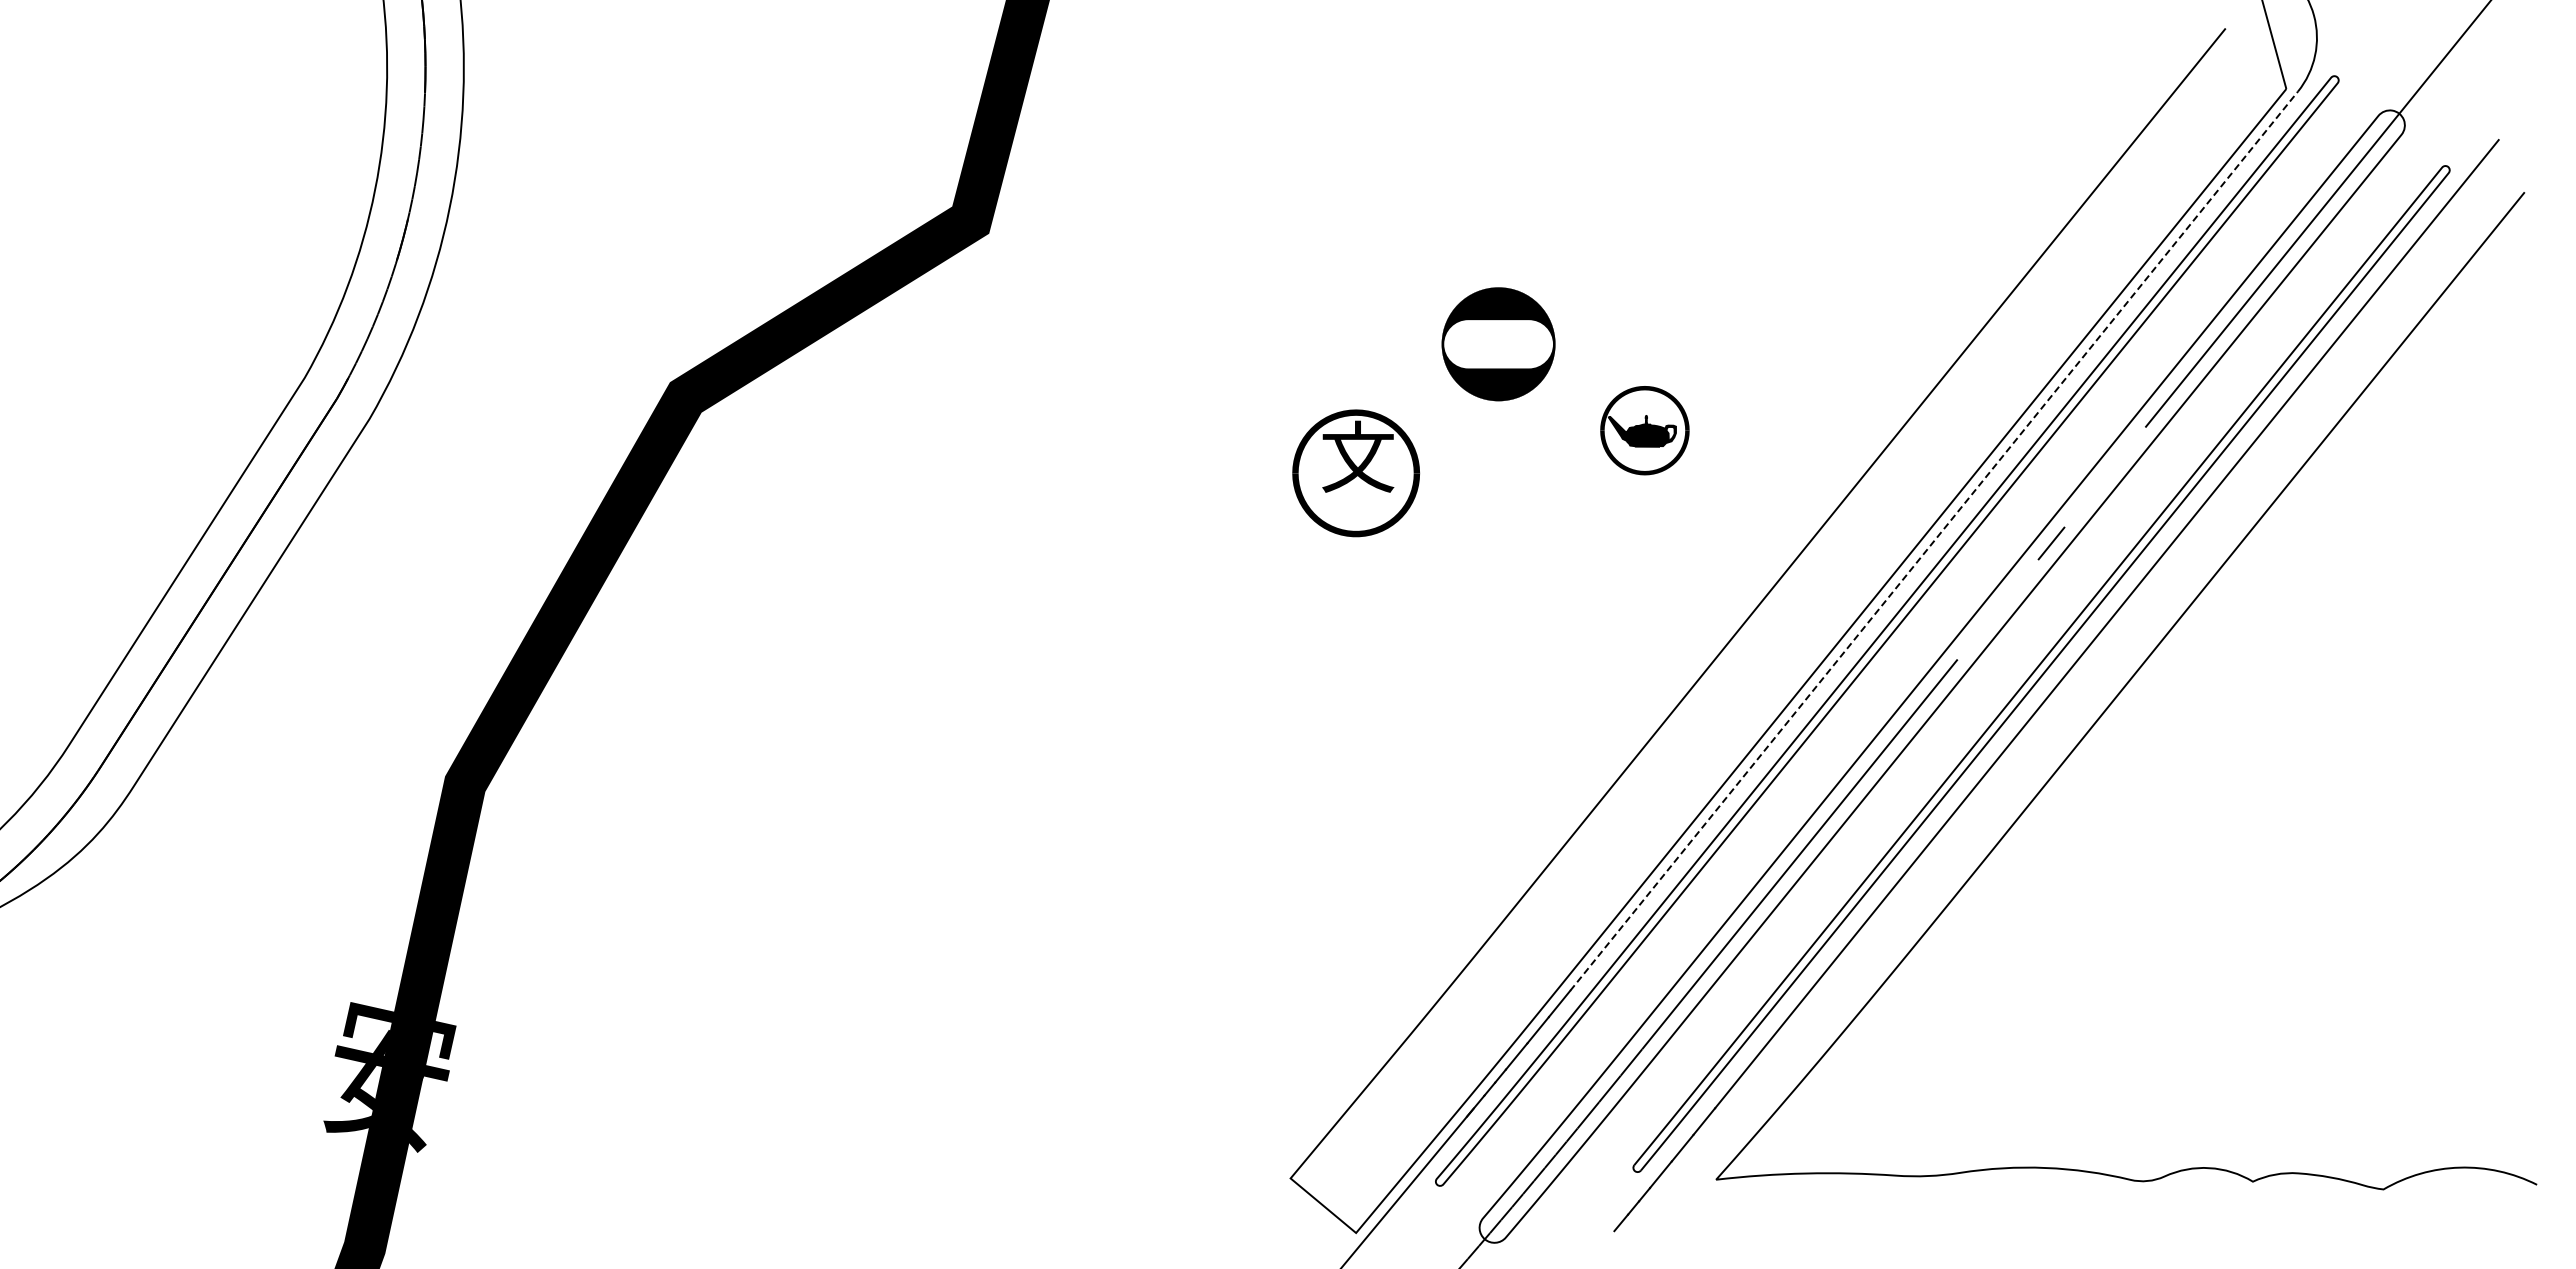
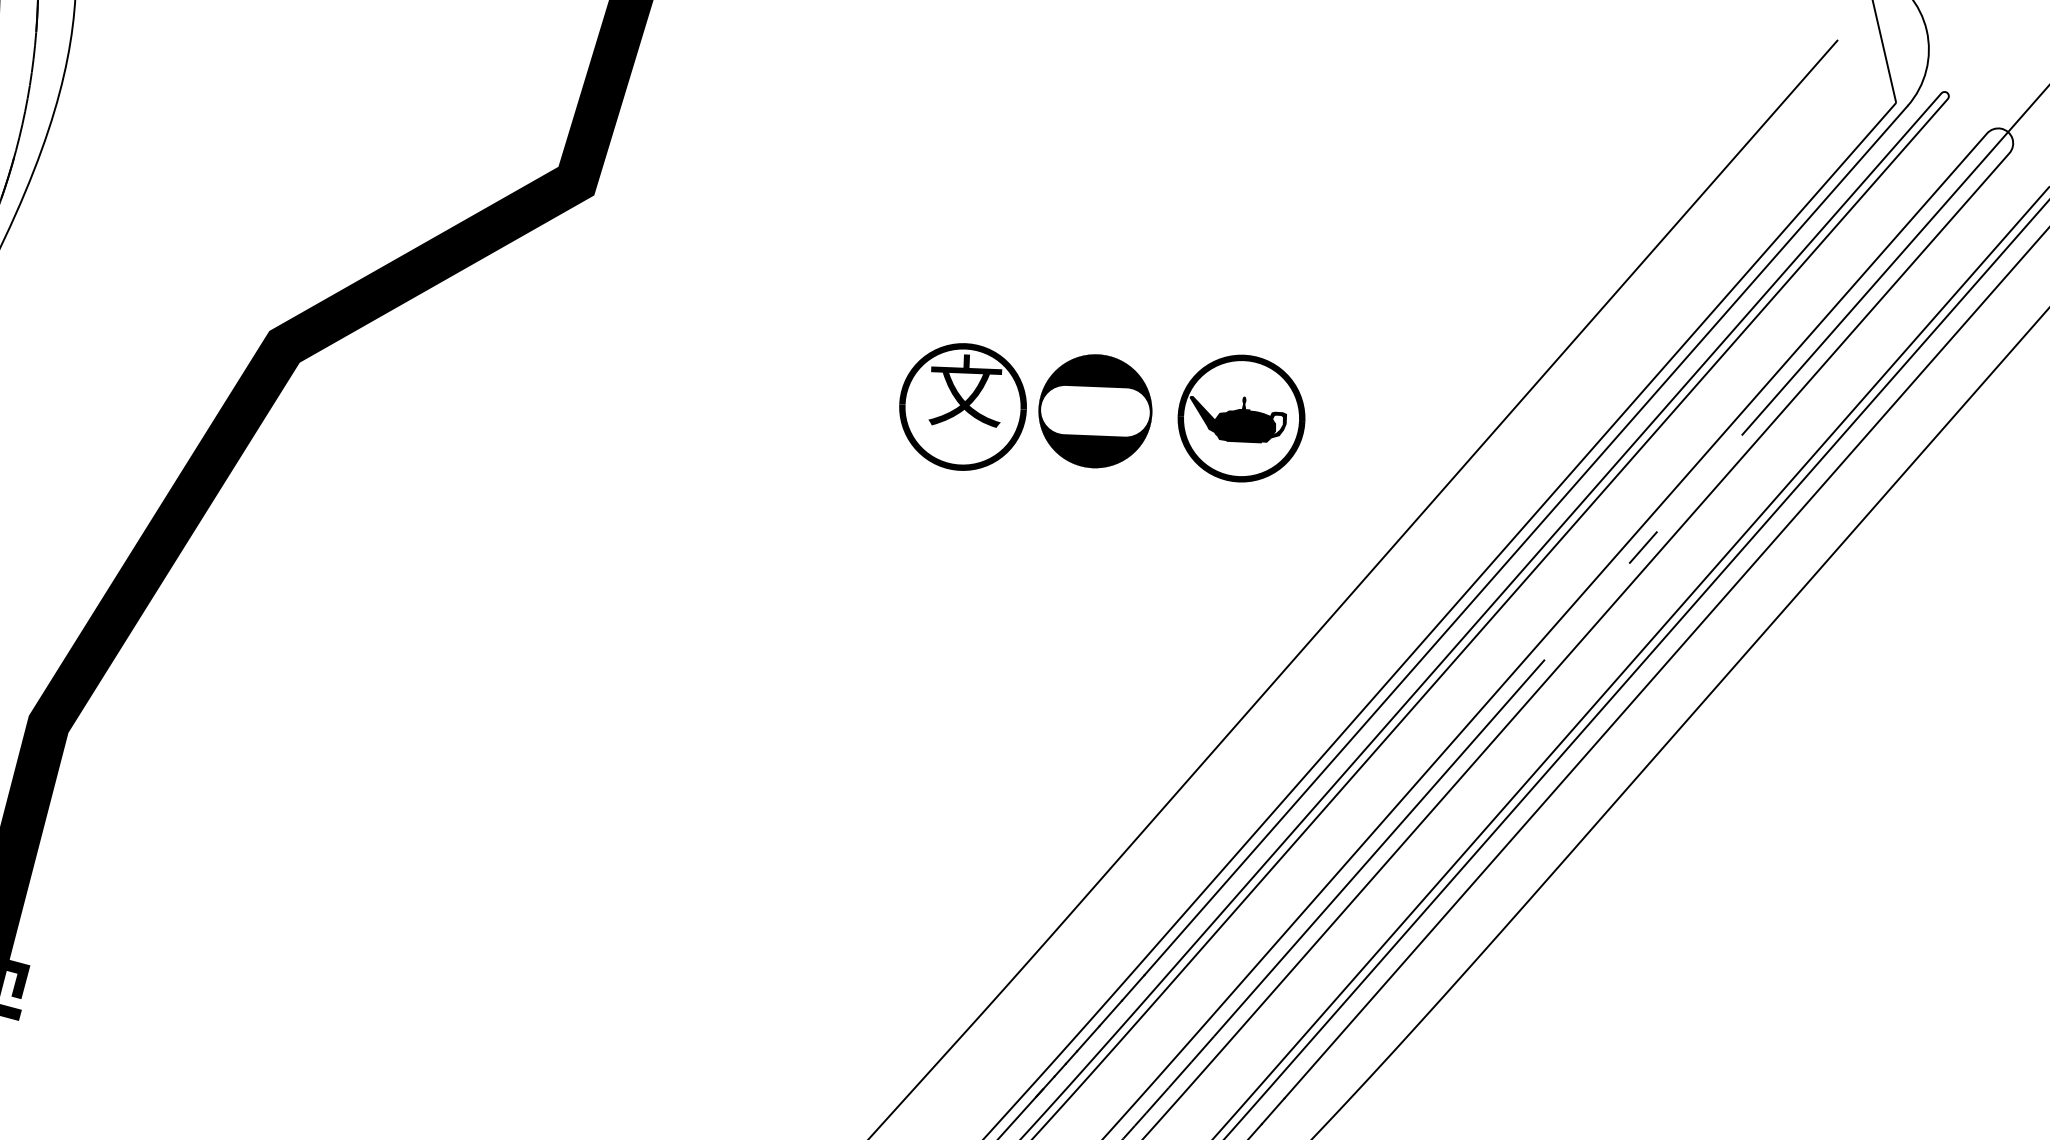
part: (1498, 344) -> (1095, 411), moved
part: (1644, 430) -> (1241, 418), size x1.43
text: (1356, 473) -> (963, 407), moved
line: (1934, 540) -> (1526, 539), dashed -> solid

